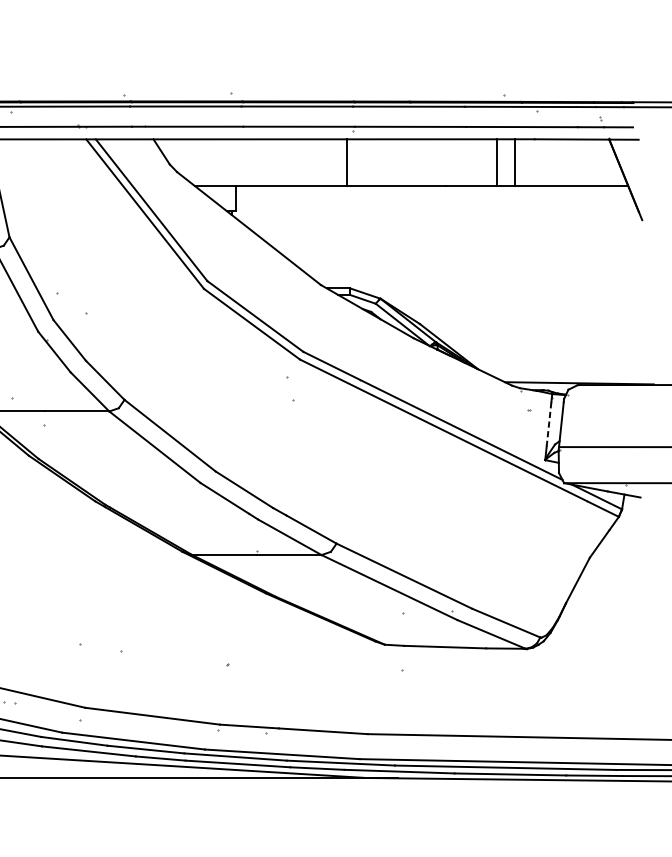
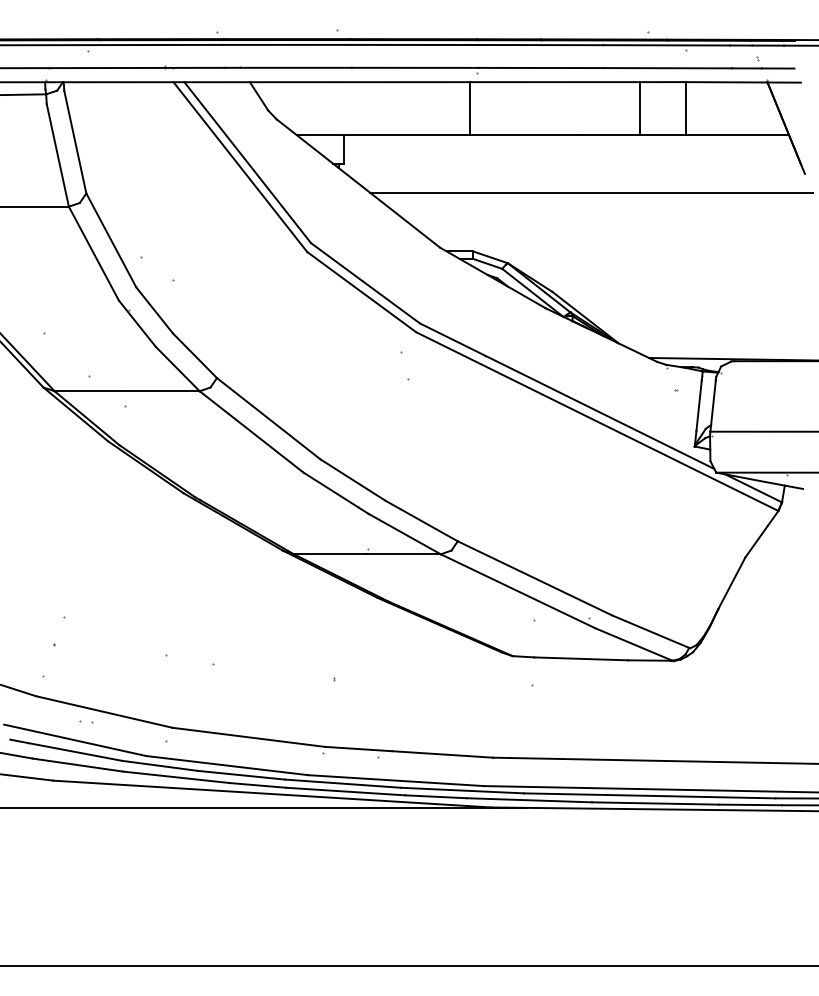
line: (515, 162) -> (686, 108), moved
line: (454, 236) -> (591, 192), added
line: (549, 424) -> (699, 406), dashed -> solid

